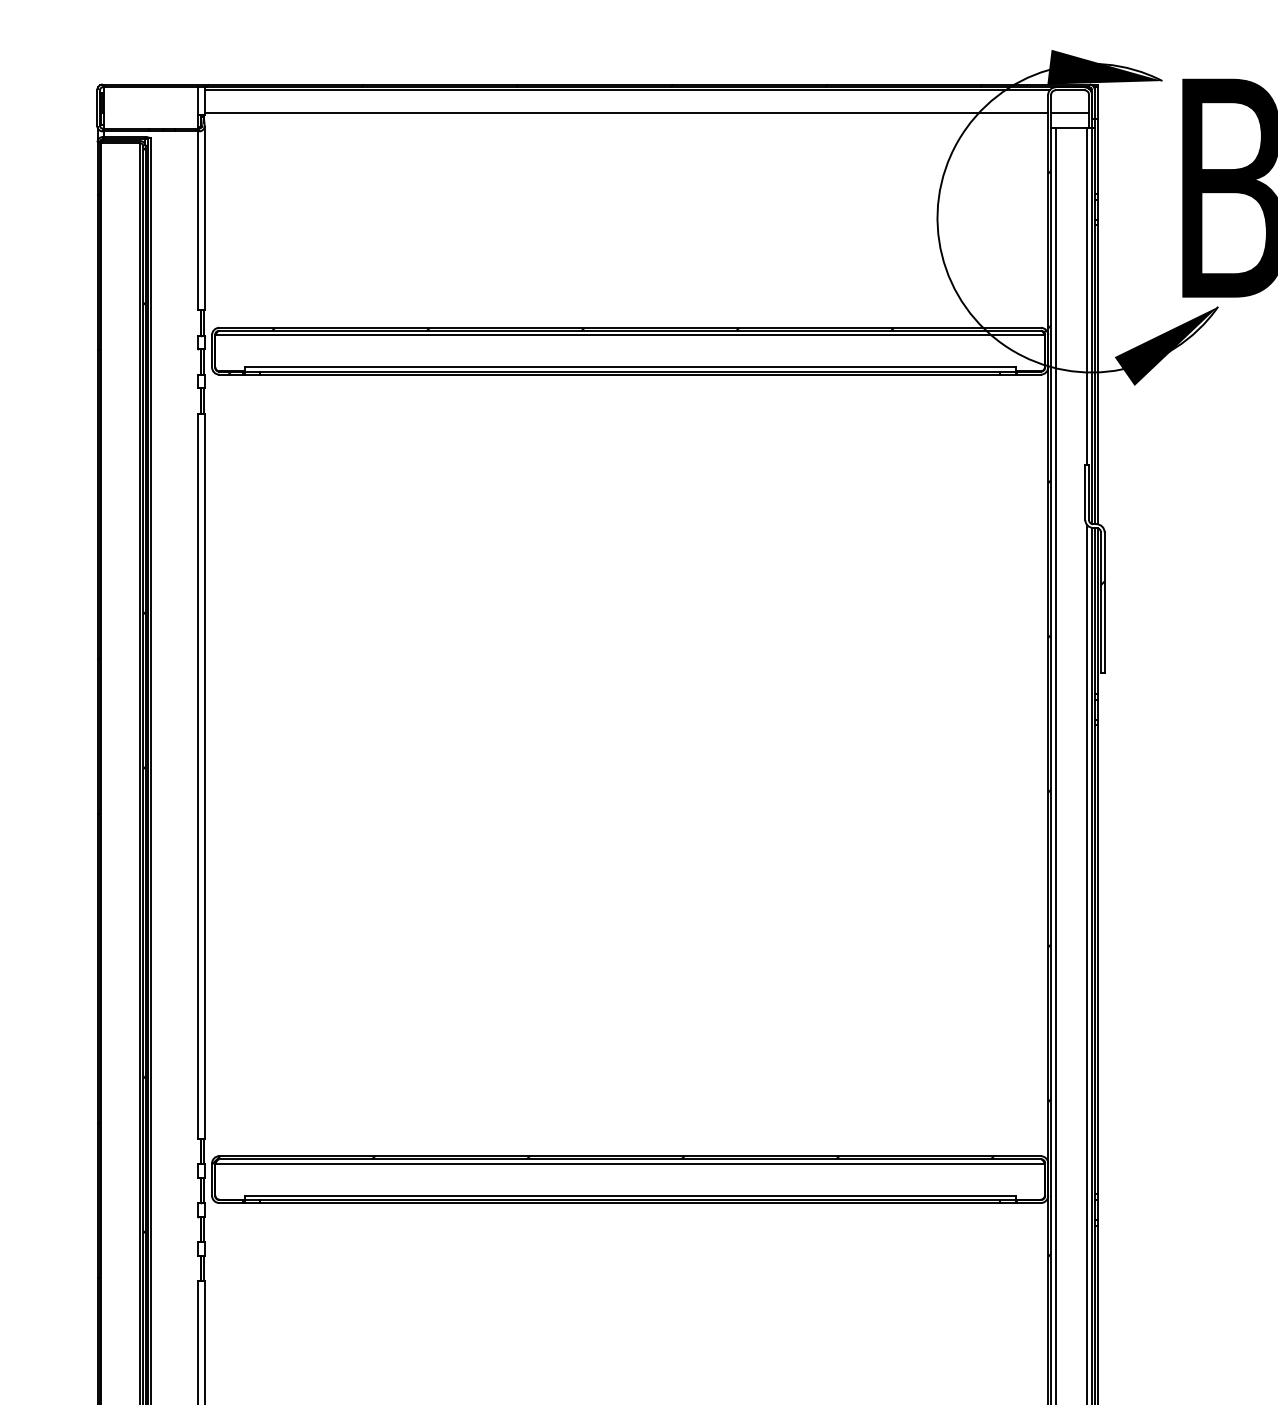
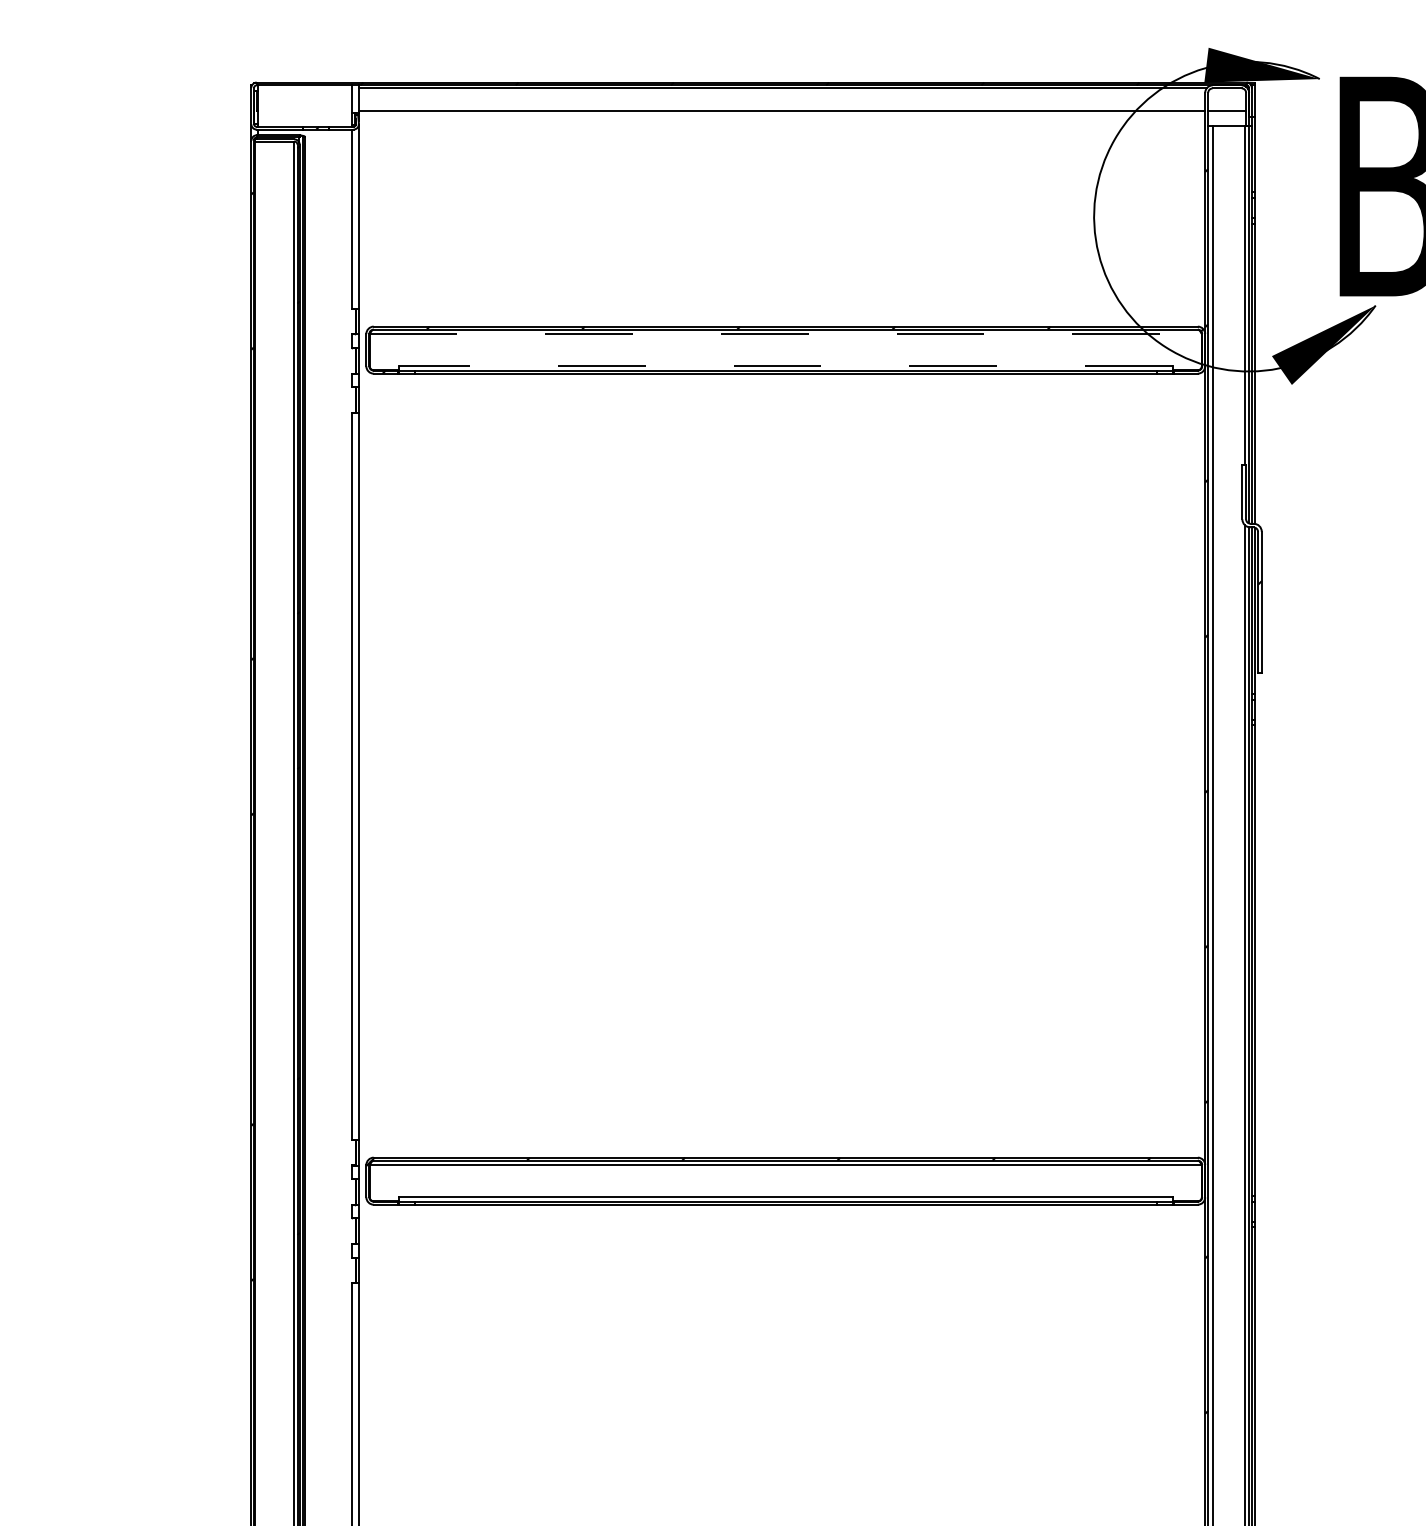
line: (630, 335) -> (786, 334), solid -> dashed
line: (629, 367) -> (785, 366), solid -> dashed

